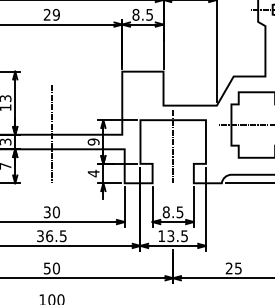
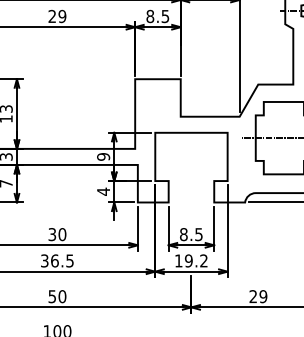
line: (51, 133) -> (57, 147), removed
line: (173, 146) -> (191, 161), removed
text: (177, 236) -> (196, 261), 13.5 -> 19.2
text: (237, 268) -> (262, 296), 25 -> 29

